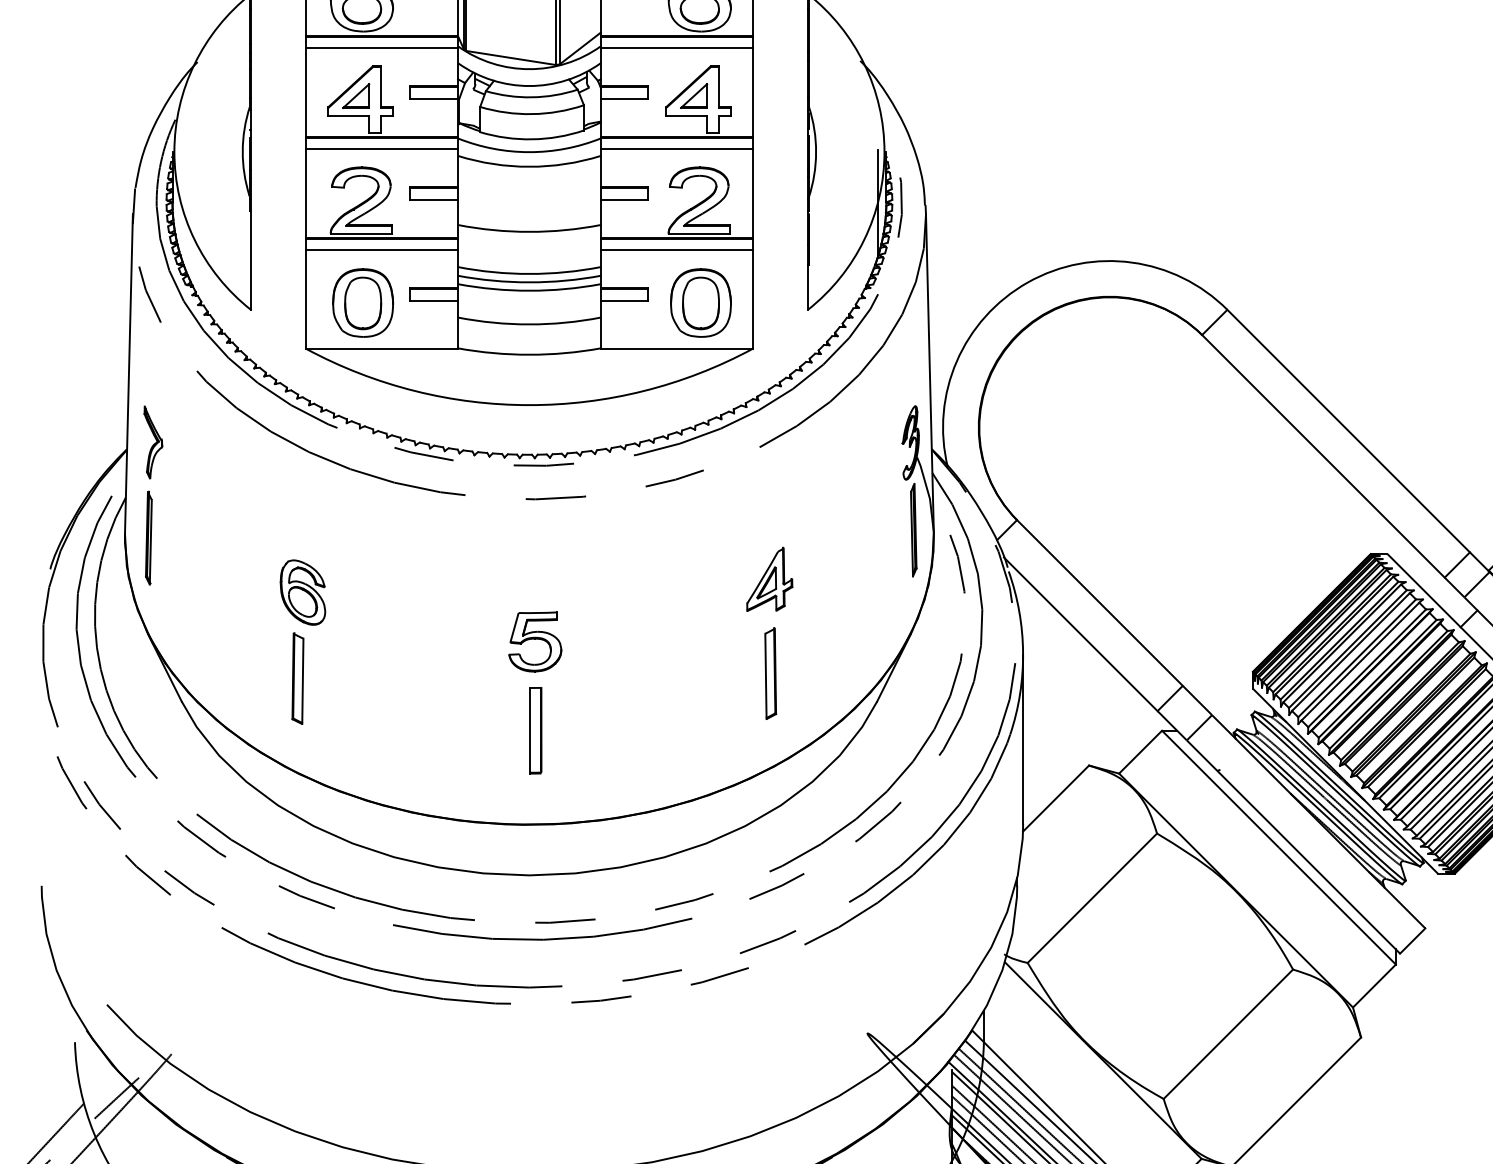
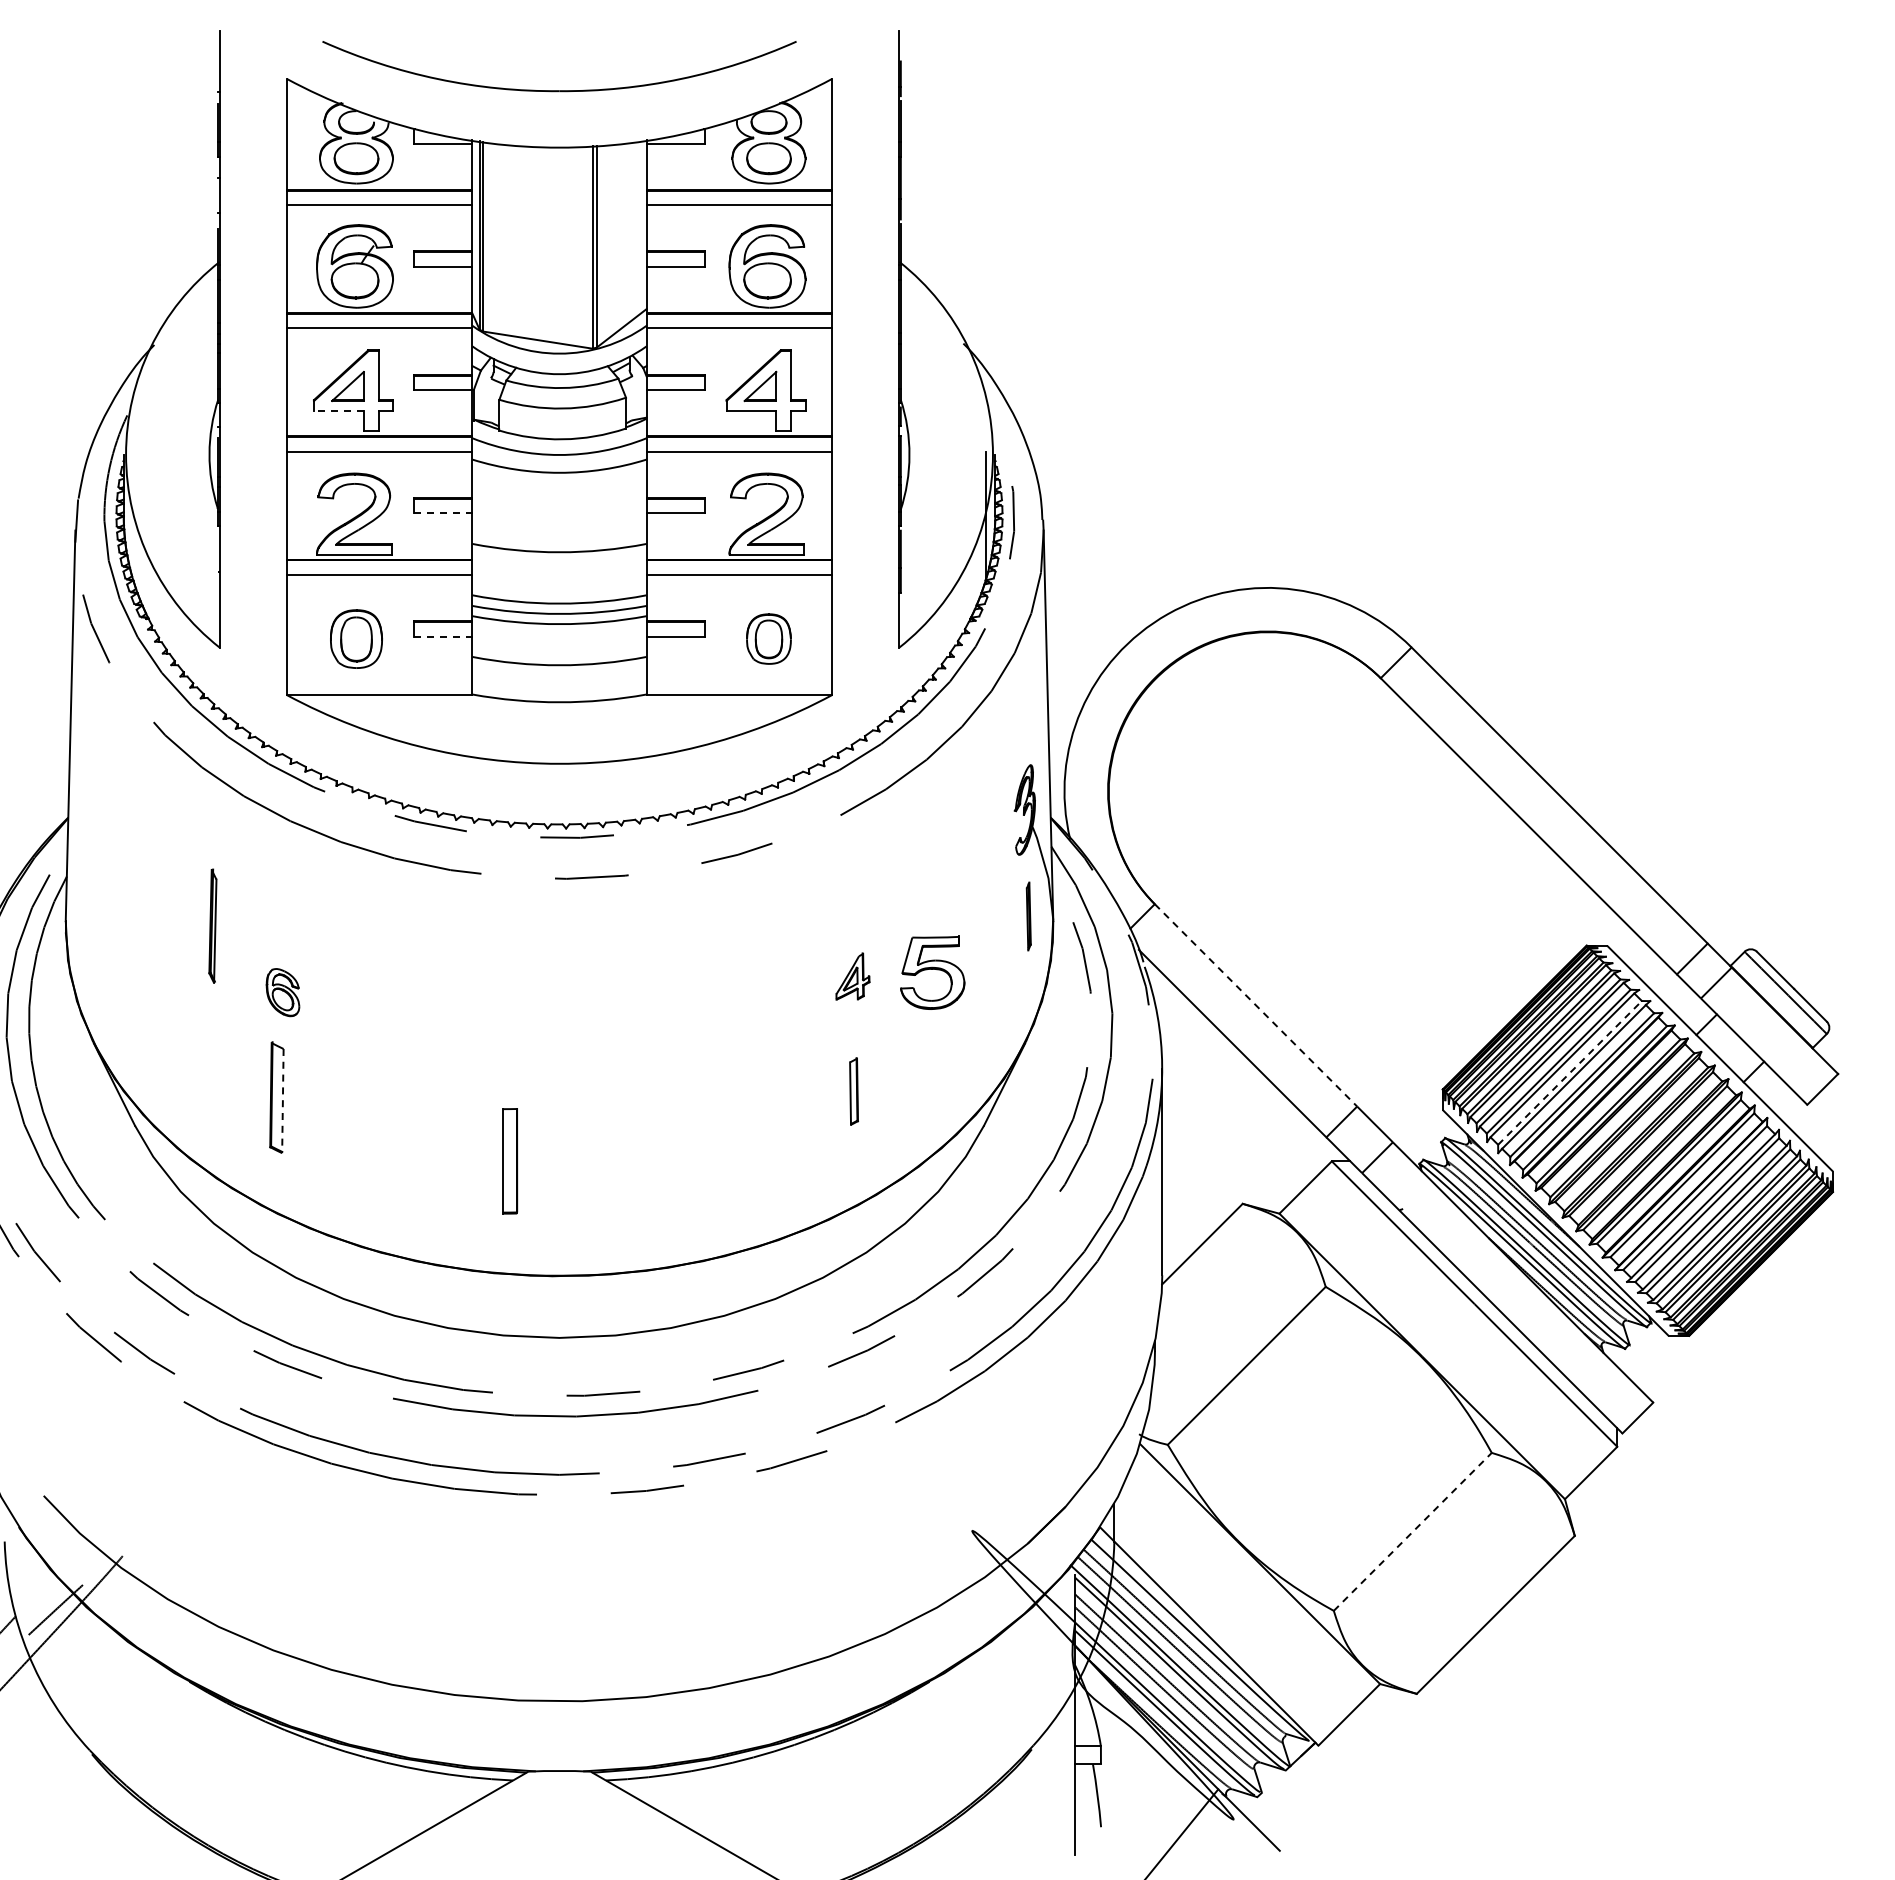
line: (348, 116) -> (338, 411), solid -> dashed
line: (434, 200) -> (443, 513), solid -> dashed
line: (434, 300) -> (443, 636), solid -> dashed
part: (363, 302) -> (356, 638), size x0.7
part: (700, 302) -> (768, 638), size x0.6
part: (153, 442) -> (100, 809), removed
part: (913, 530) -> (1028, 916), size x0.6
part: (148, 537) -> (212, 925), moved
part: (769, 579) -> (852, 976), size x0.6
part: (302, 592) -> (282, 992), size x0.6
line: (1100, 603) -> (1256, 1005), solid -> dashed
part: (535, 641) -> (932, 972), moved
line: (1357, 657) -> (1570, 1072), solid -> dashed
part: (770, 673) -> (853, 1091), size x0.6
line: (302, 681) -> (282, 1101), solid -> dashed
part: (535, 730) -> (510, 1161), moved
line: (1228, 1033) -> (1412, 1531), solid -> dashed

